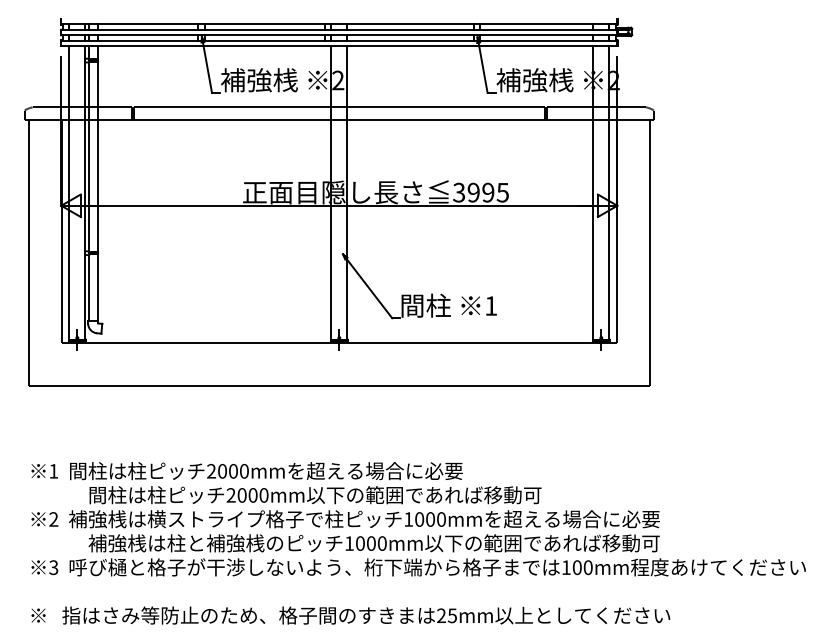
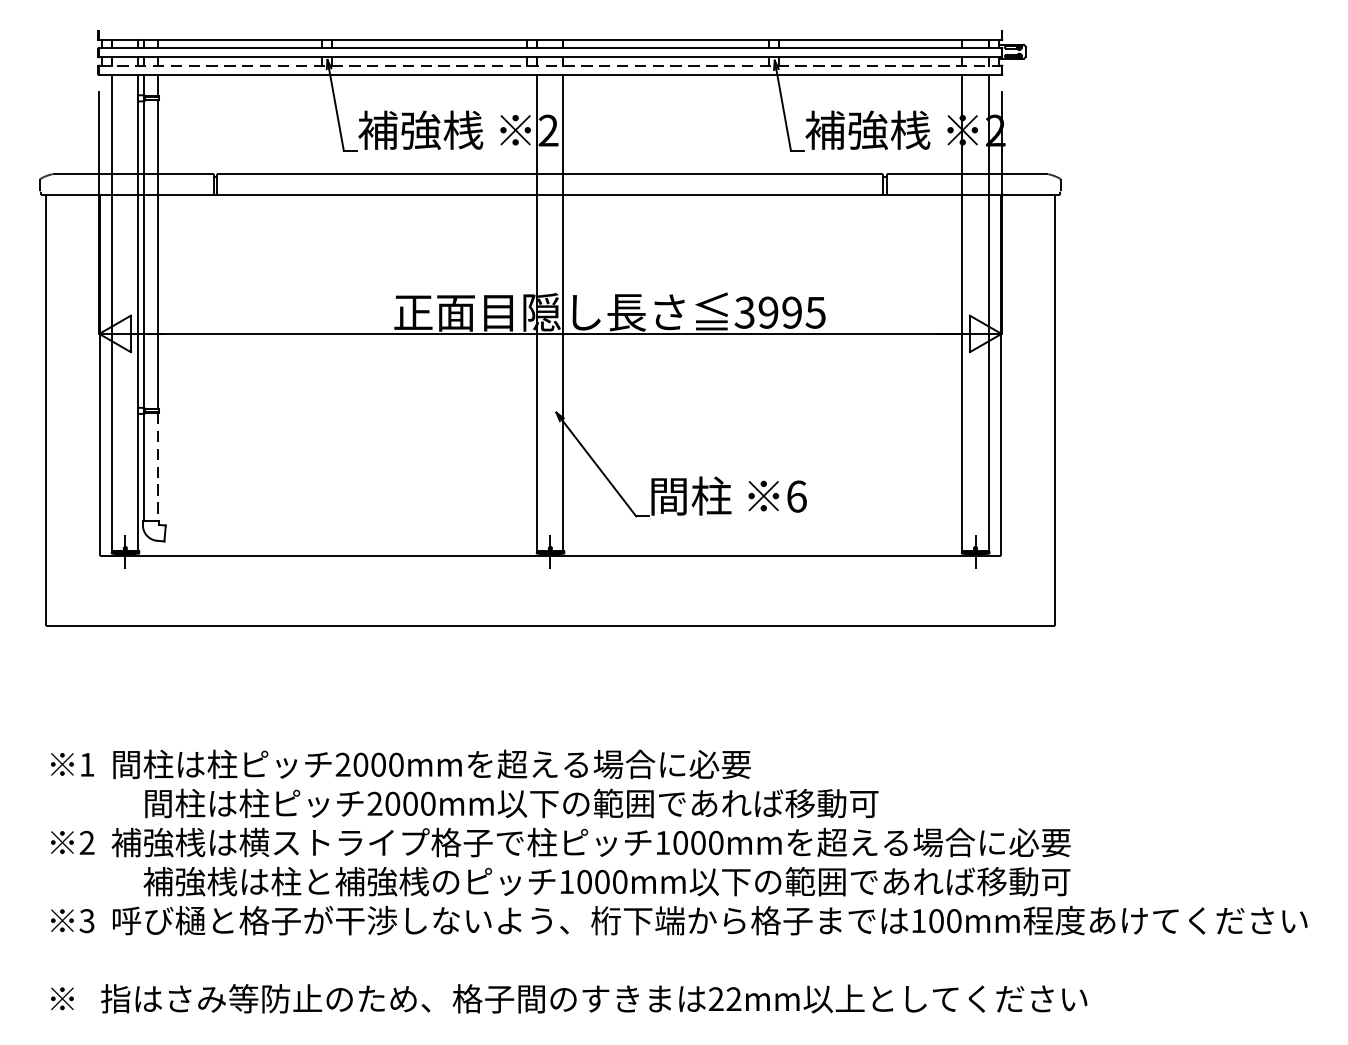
line: (339, 40) -> (550, 65), solid -> dashed
line: (97, 288) -> (158, 468), solid -> dashed
text: (491, 305) -> (797, 495), 1 -> 6
text: (451, 615) -> (732, 998), 25mm -> 22mm

